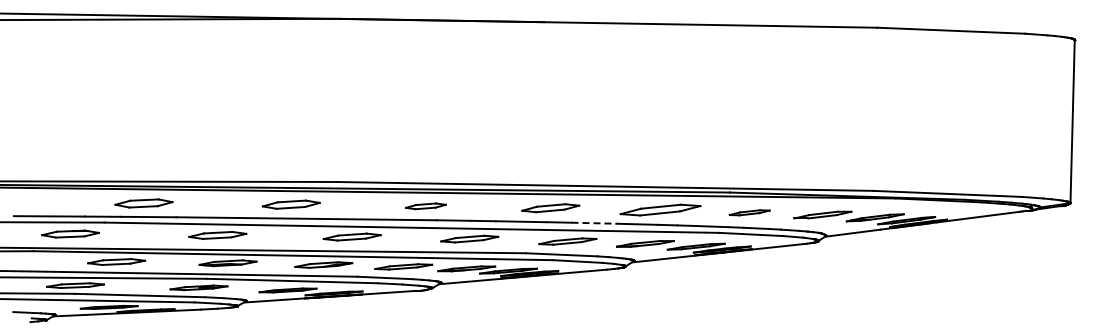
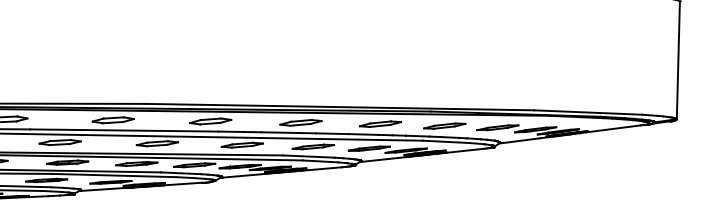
part: (425, 206) -> (210, 121), size x1.43
part: (660, 209) -> (380, 123), size x0.71
part: (749, 212) -> (444, 125), size x1.43
line: (594, 223) -> (332, 133), dashed -> solid

